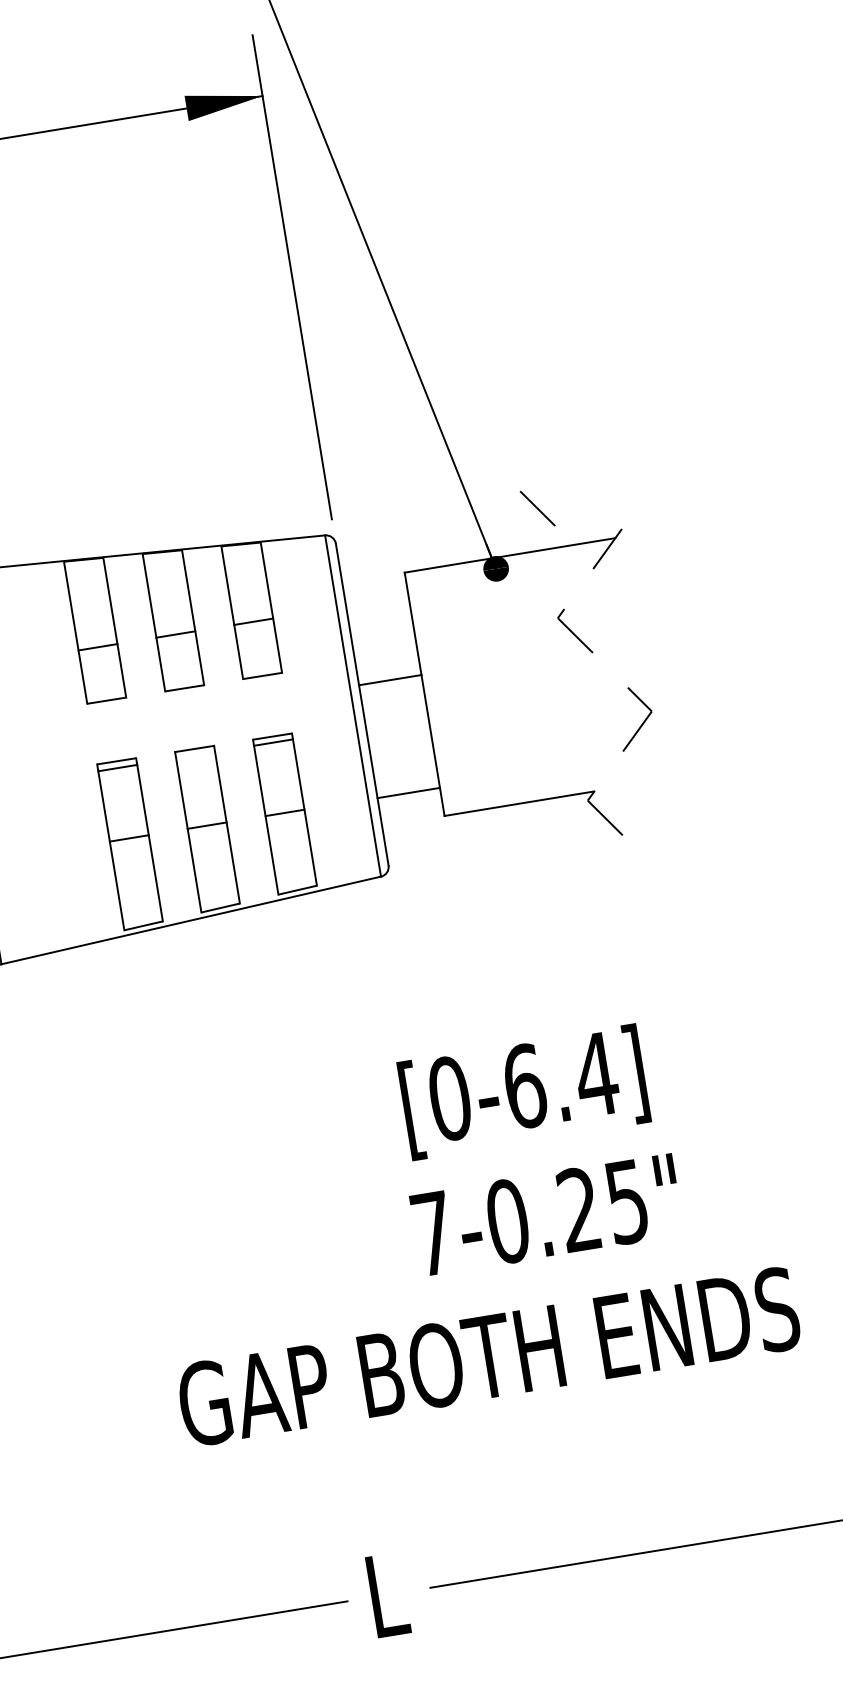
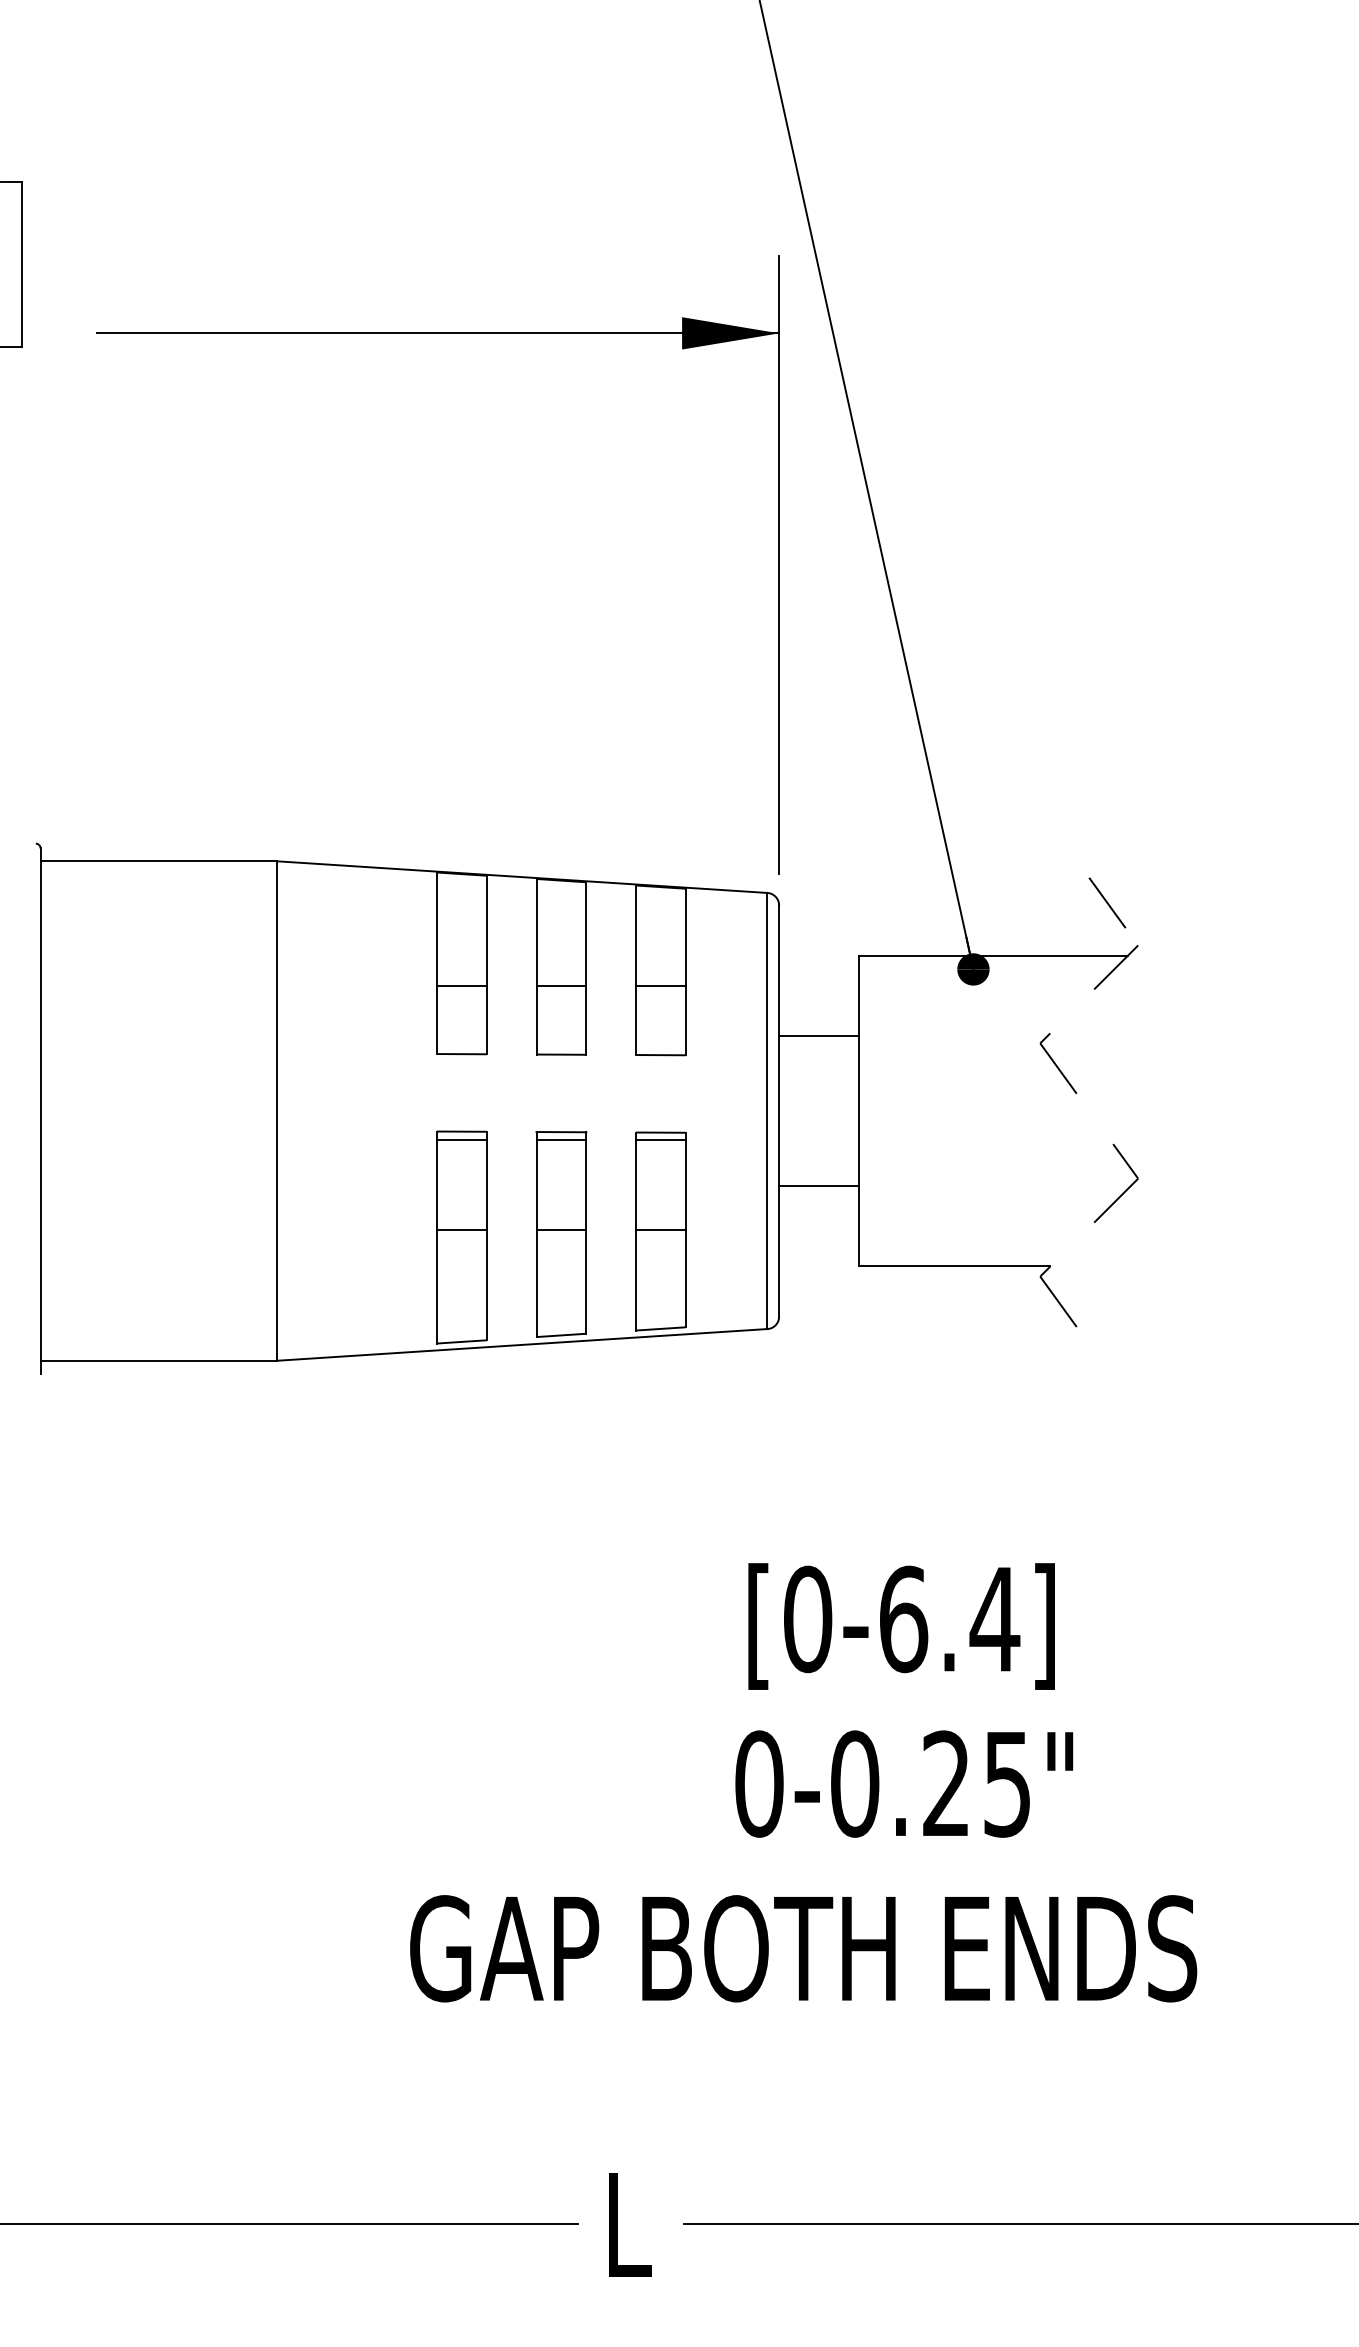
line: (537, 508) -> (1107, 902), moved
line: (389, 680) -> (818, 1036), moved
line: (195, 755) -> (561, 1140), added
line: (408, 792) -> (818, 1185), moved
text: (433, 1233) -> (759, 1783), 7-0.25" -> 0-0.25"

